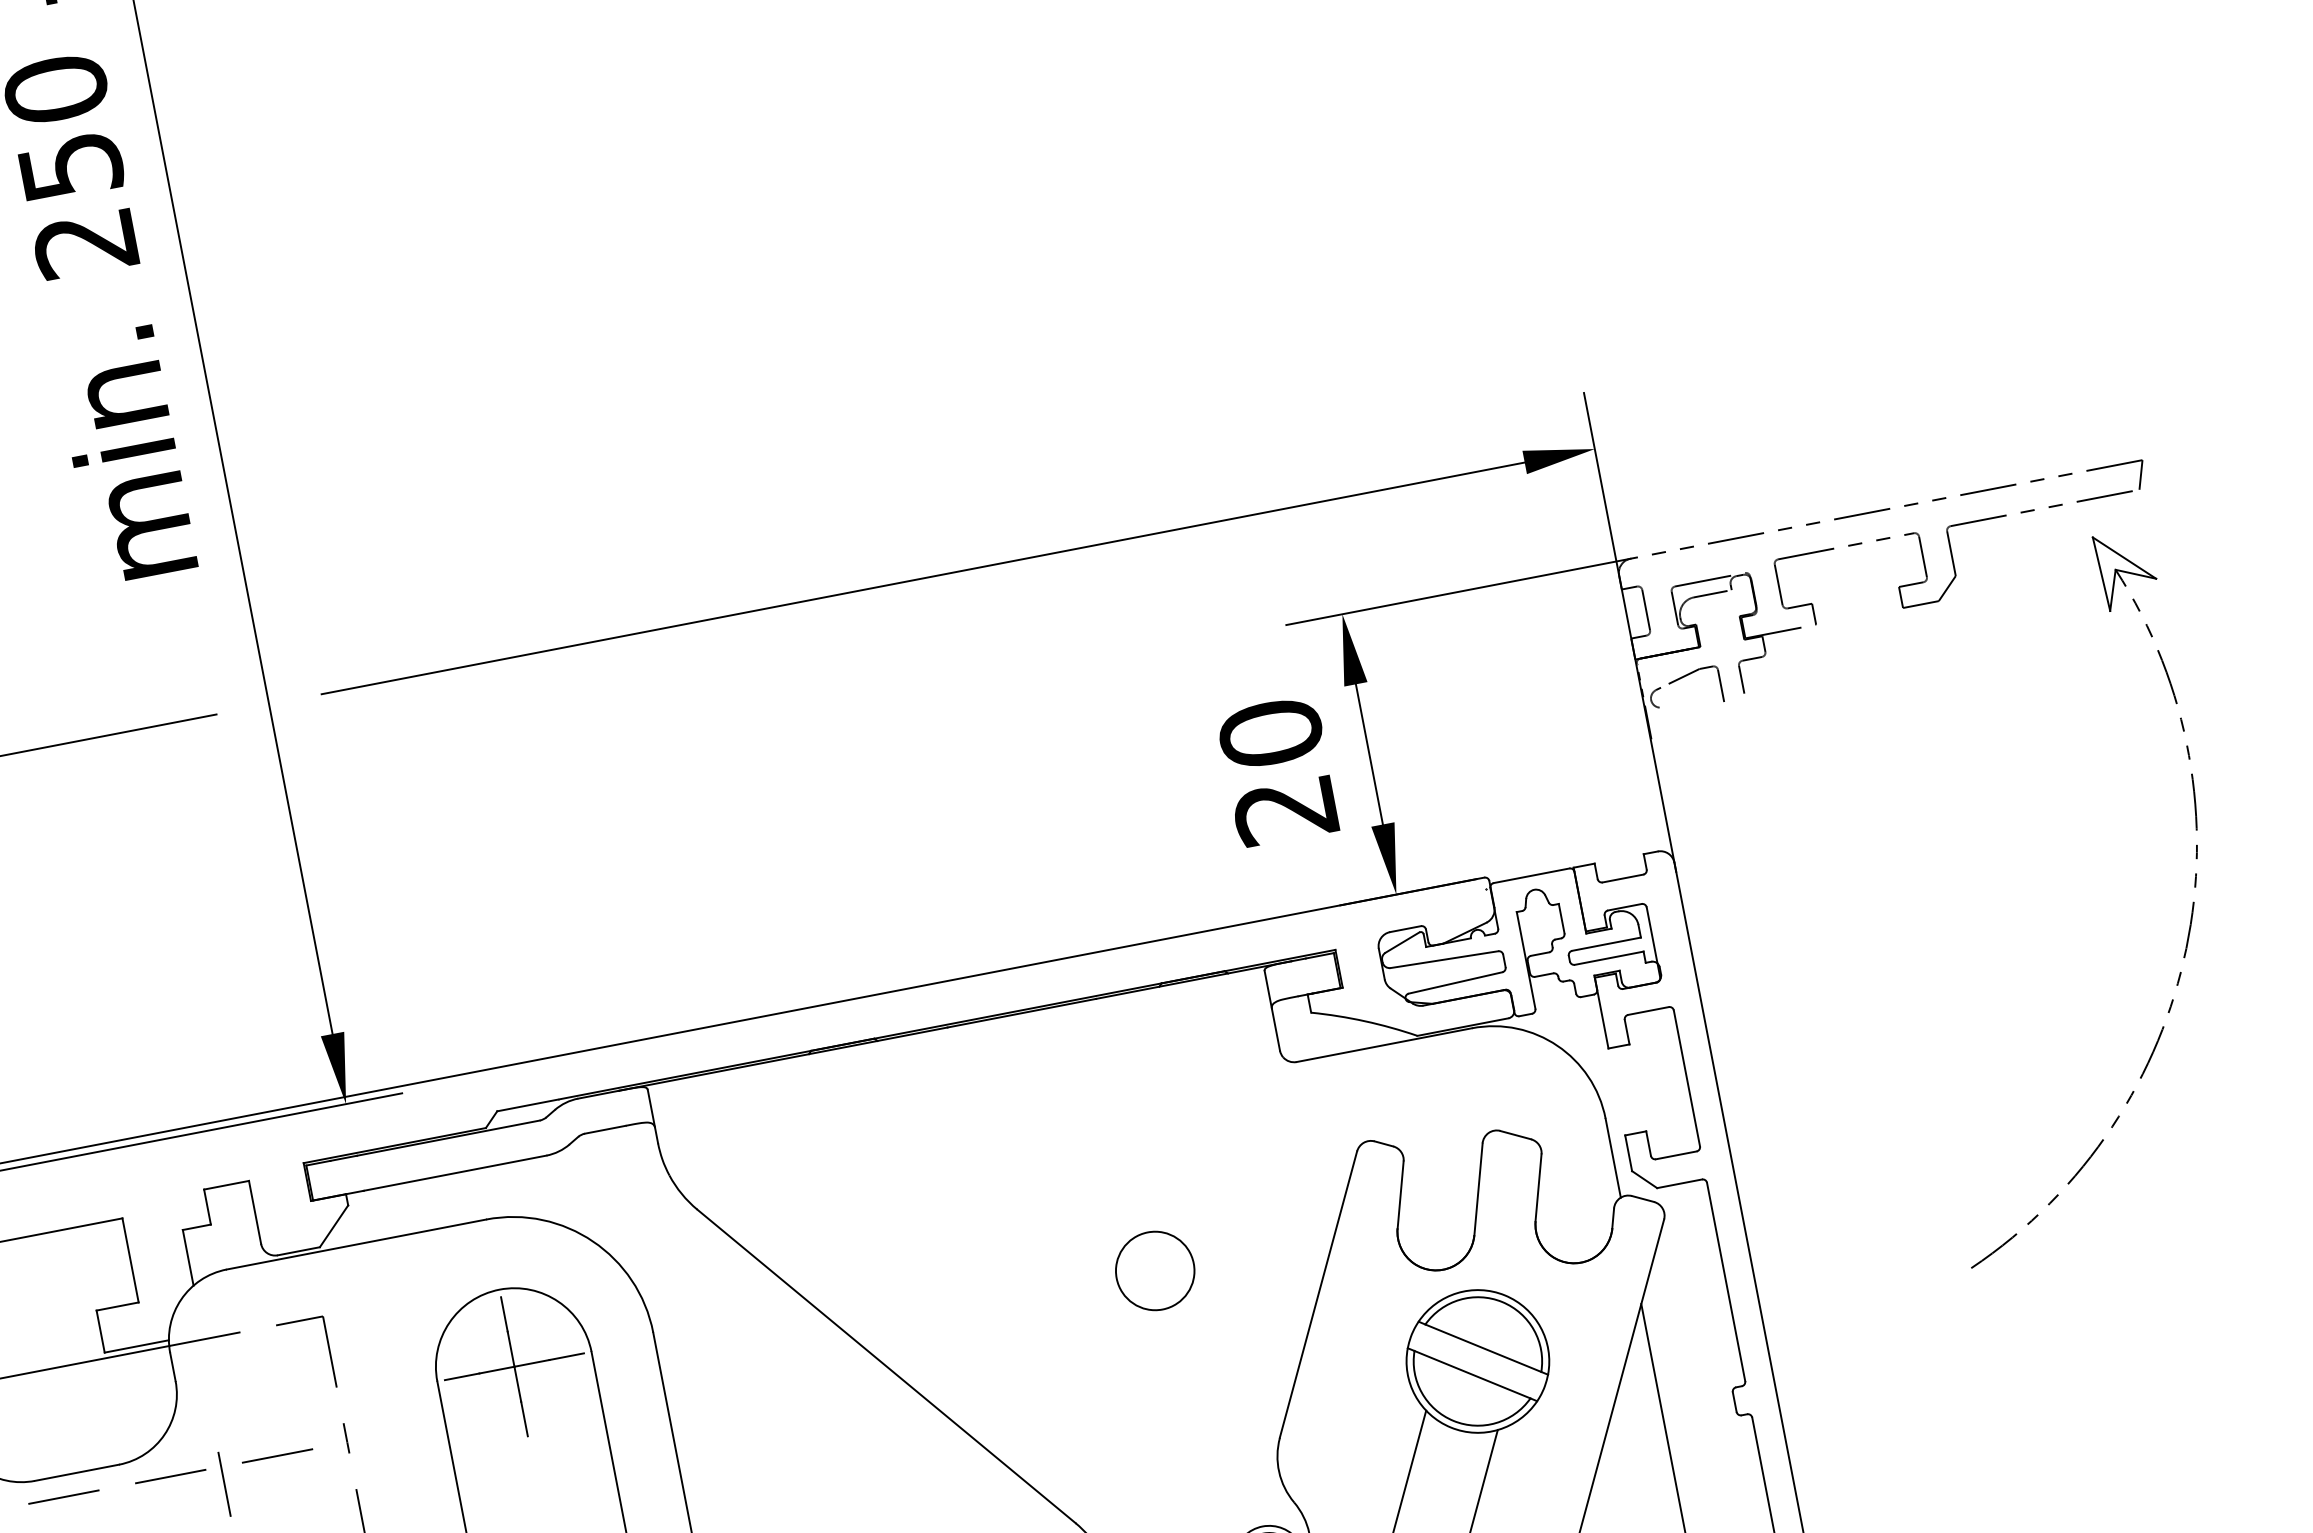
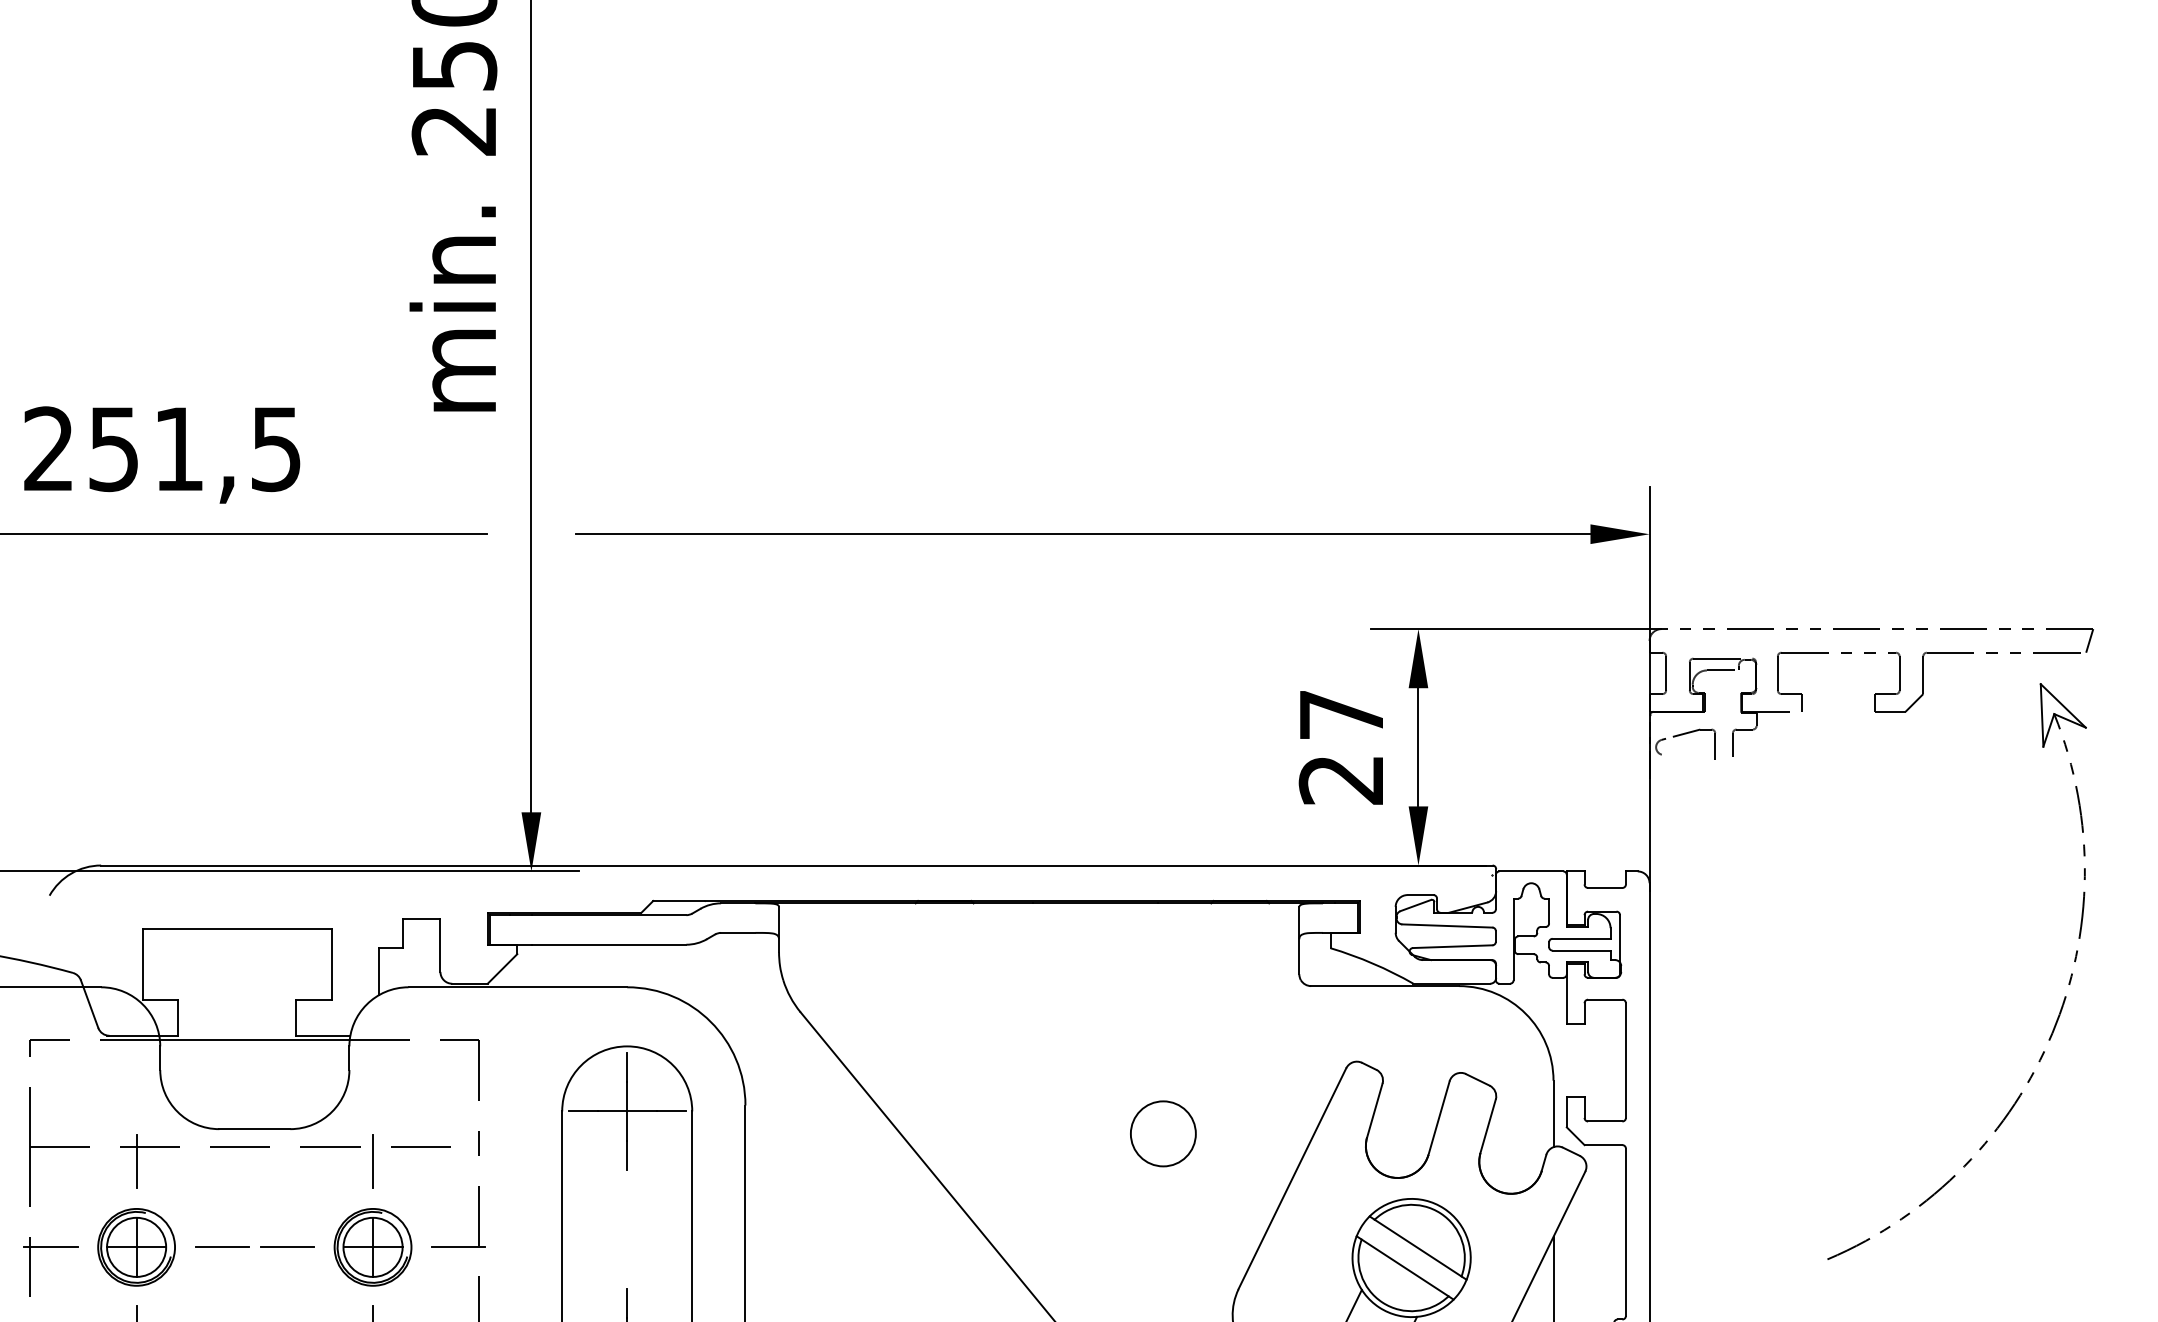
text: (1270, 733) -> (1341, 714), 20 -> 27

